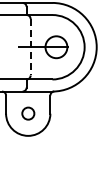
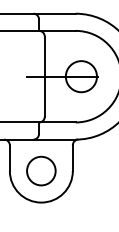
line: (30, 47) -> (44, 77), dashed -> solid
circle: (28, 113) -> (41, 170), size x1.67

